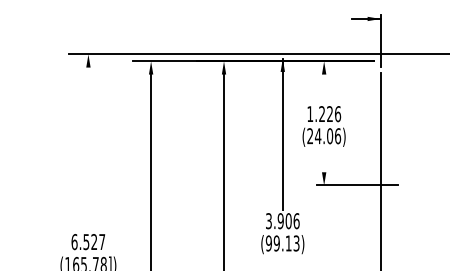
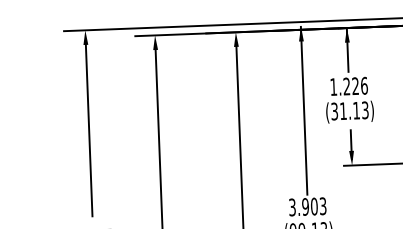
line: (324, 80) -> (348, 49), added
text: (324, 136) -> (350, 111), (24.06) -> (31.13)
line: (88, 144) -> (89, 130), added
line: (324, 166) -> (351, 144), added
text: (296, 221) -> (323, 206), 3.906 -> 3.903

